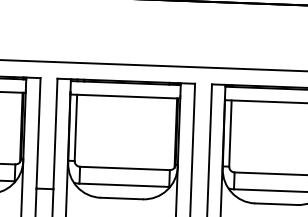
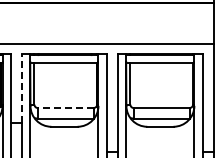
line: (54, 132) -> (21, 87), solid -> dashed
line: (124, 169) -> (65, 108), solid -> dashed

